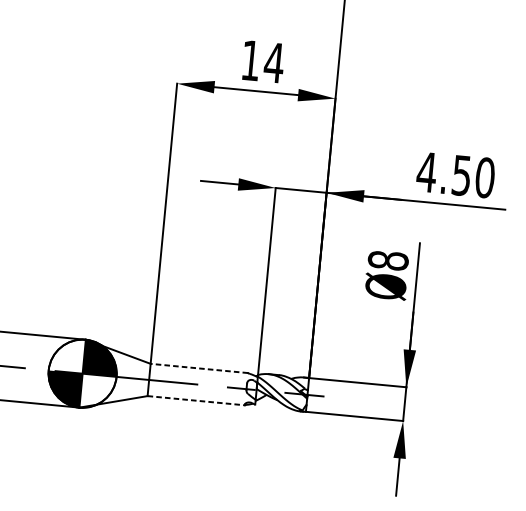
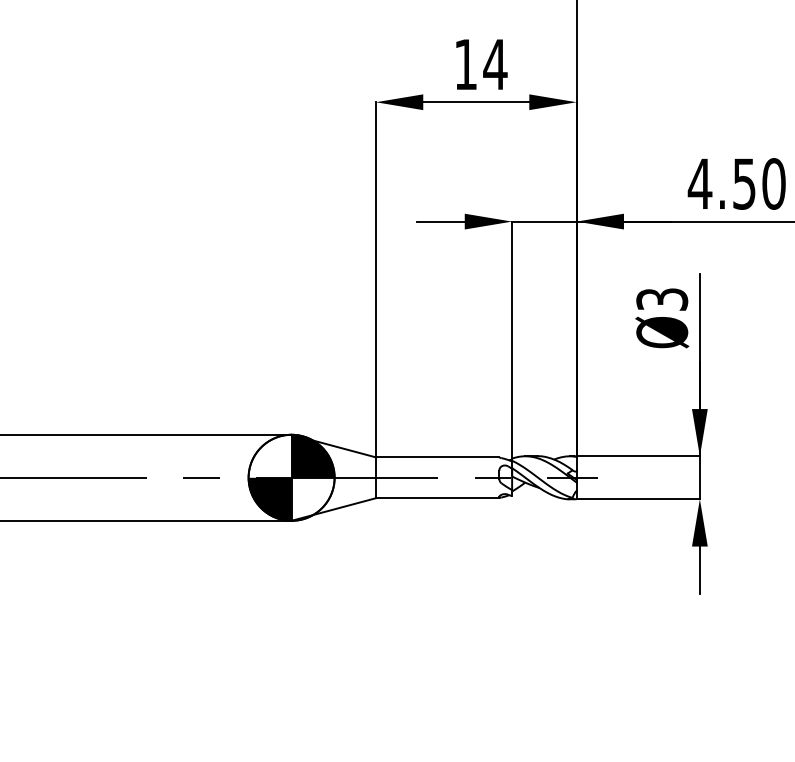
text: (388, 260) -> (662, 299), Ø8 -> Ø3
line: (199, 368) -> (437, 457), dashed -> solid
line: (196, 400) -> (437, 498), dashed -> solid

